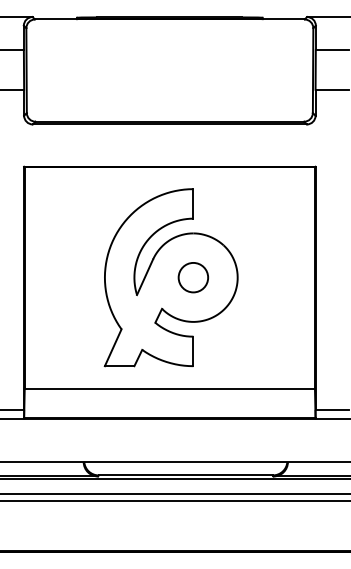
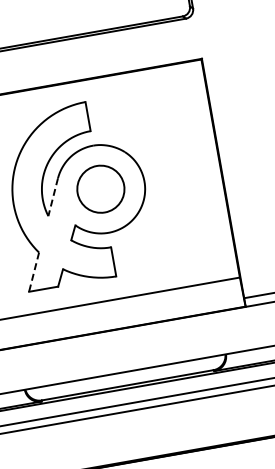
line: (144, 277) -> (52, 197), solid -> dashed
circle: (193, 277) -> (100, 189), size x1.6
line: (113, 348) -> (34, 272), solid -> dashed

